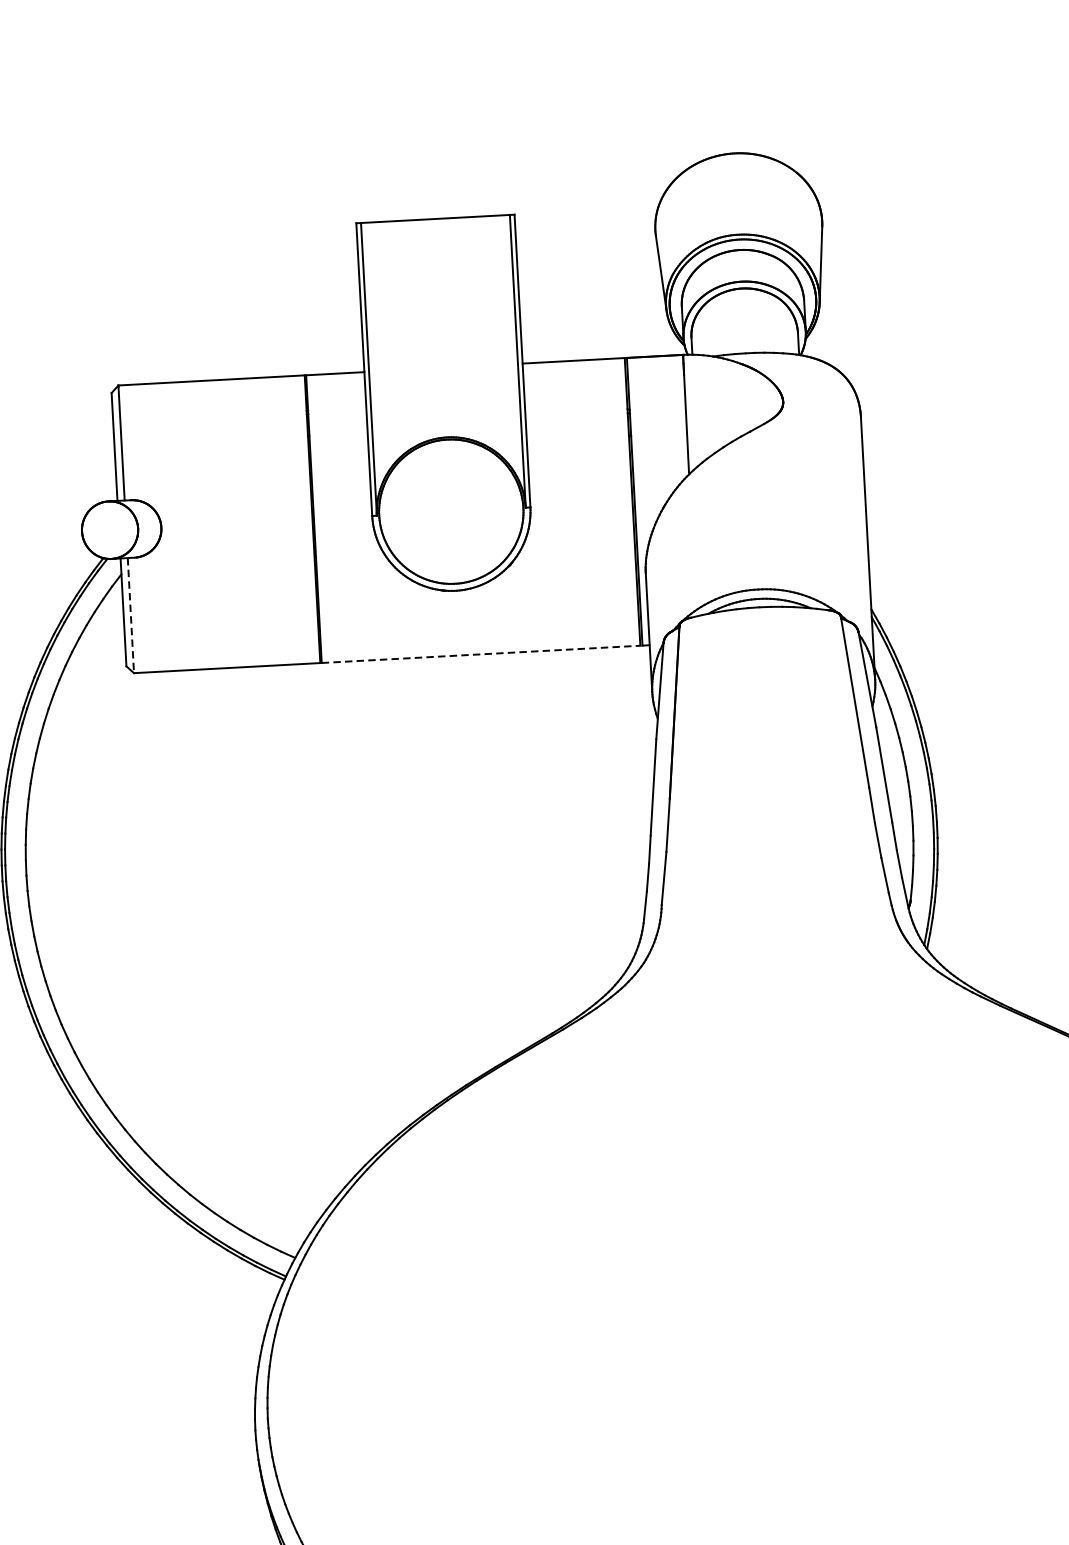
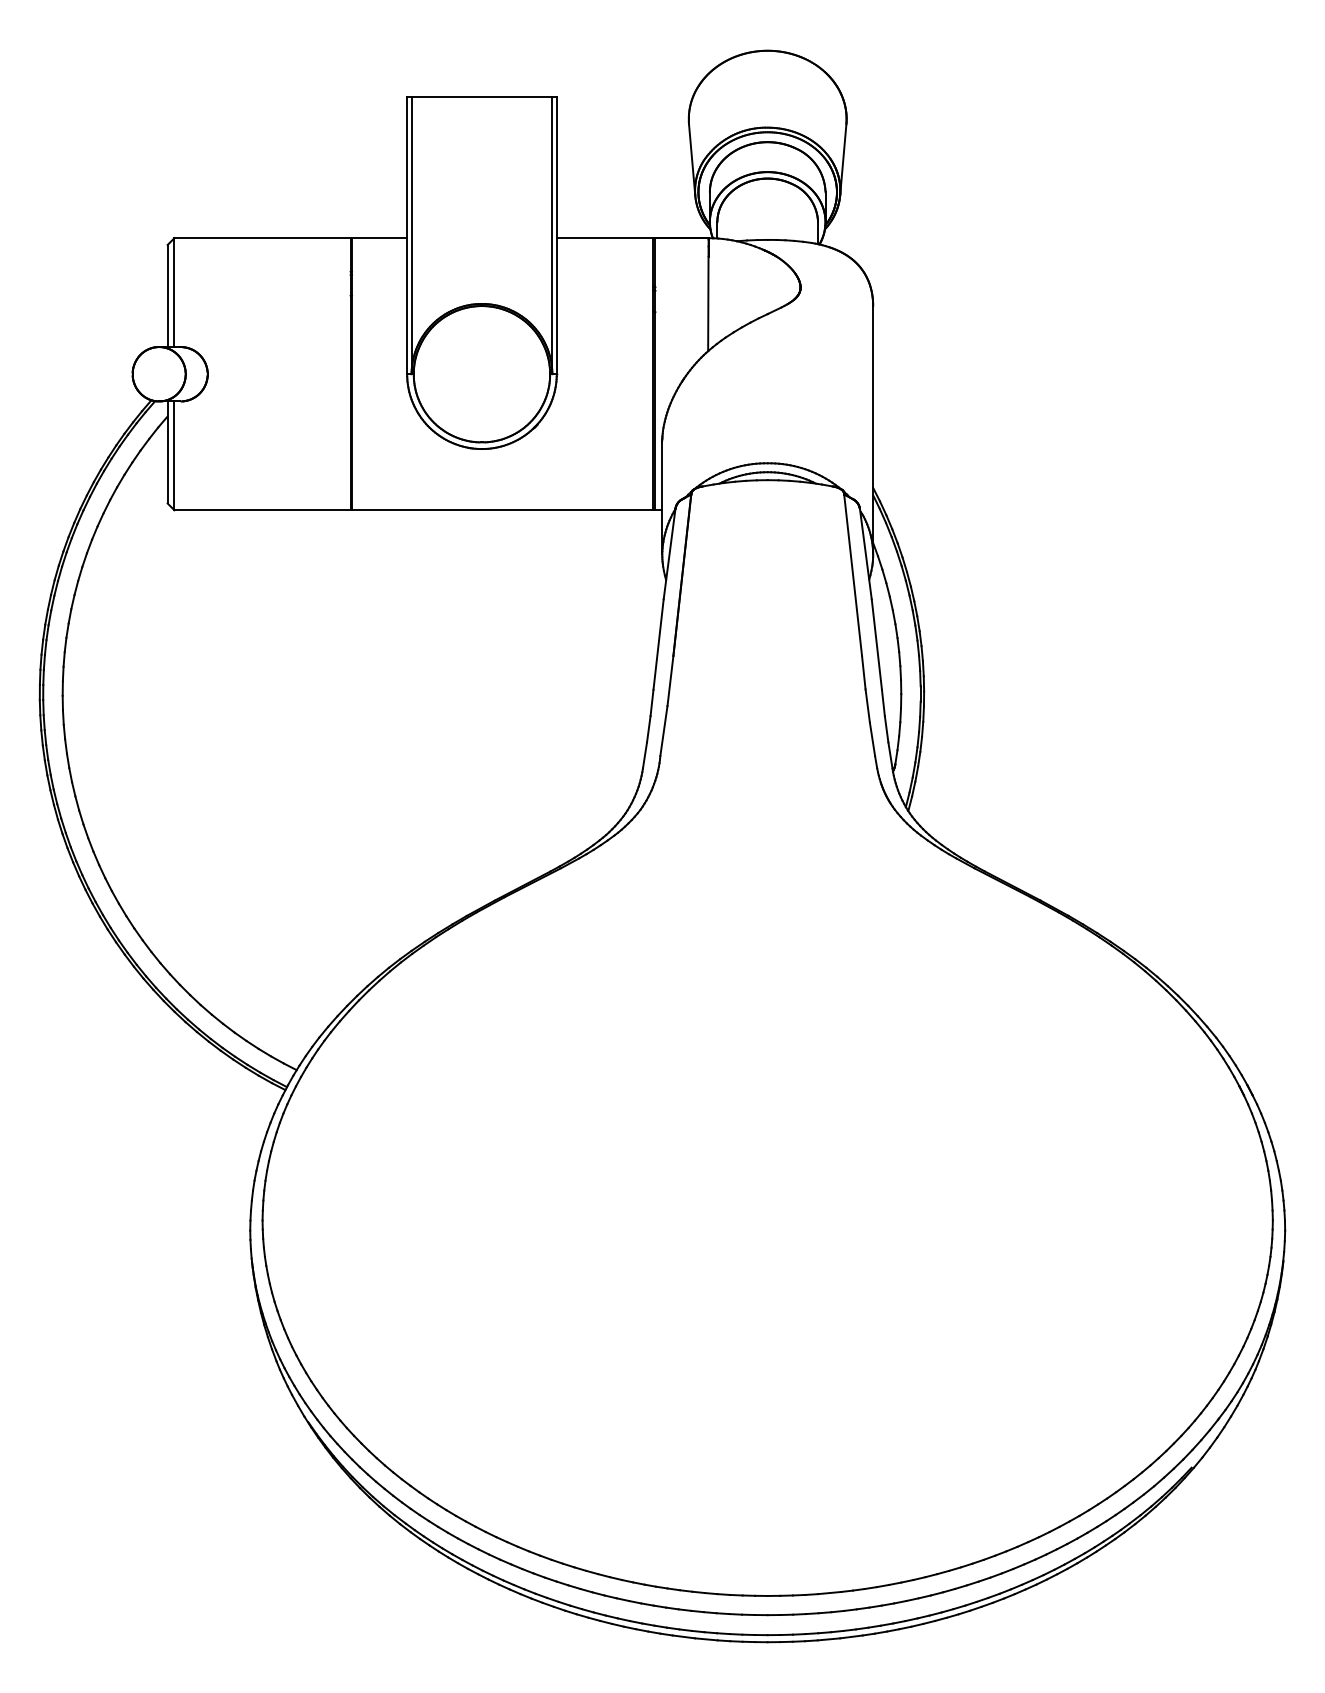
line: (130, 616) -> (174, 456), dashed -> solid
line: (480, 654) -> (502, 510), dashed -> solid

